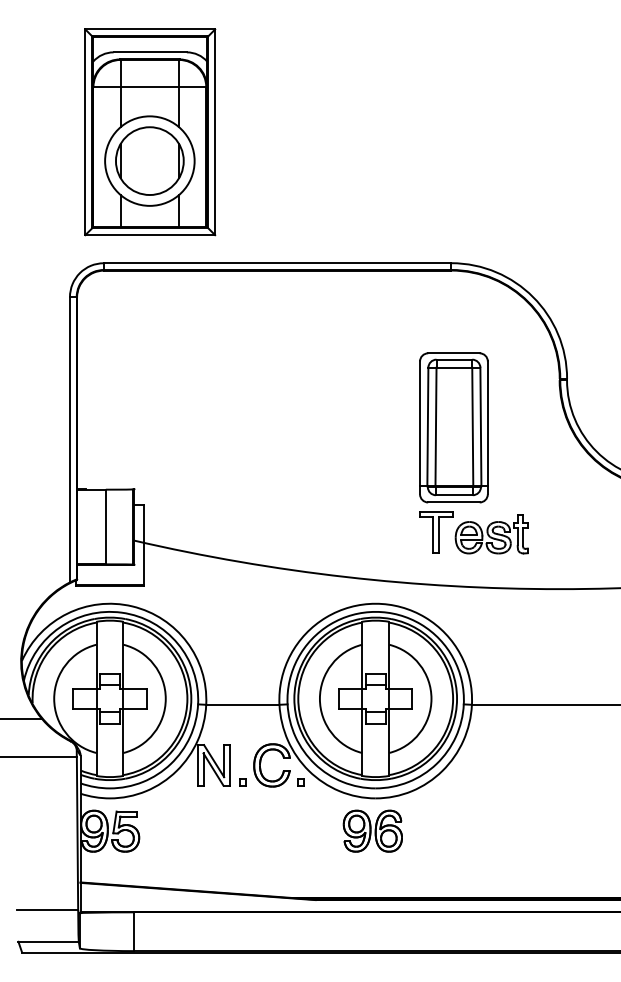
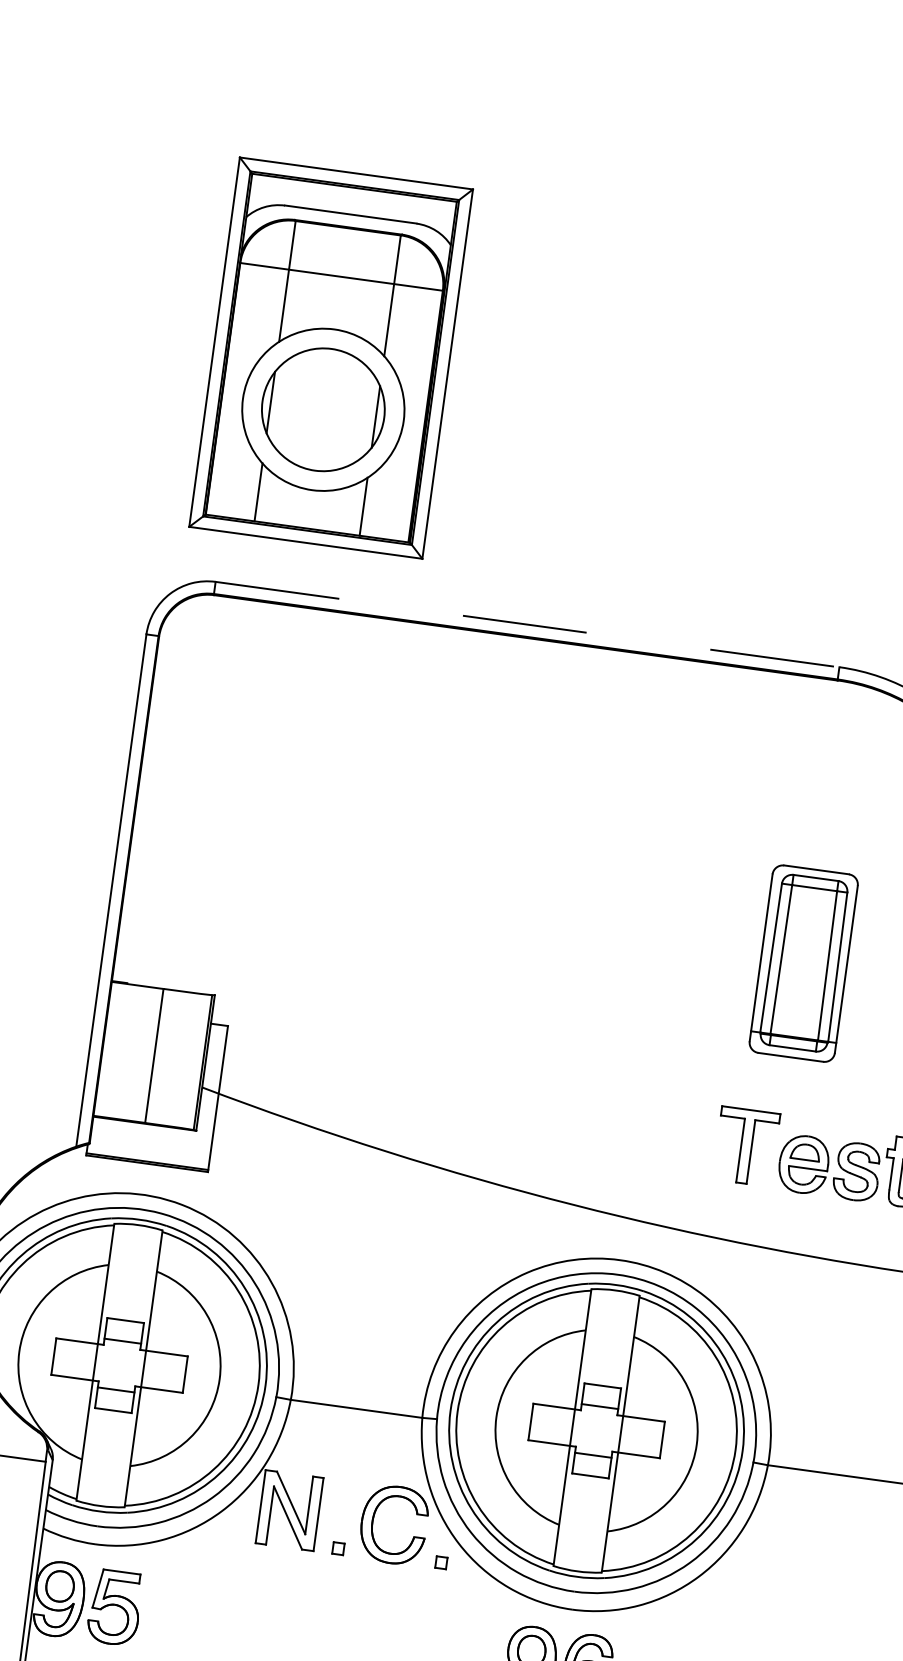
line: (277, 263) -> (527, 625), solid -> dashed
part: (453, 427) -> (803, 962), size x0.7

